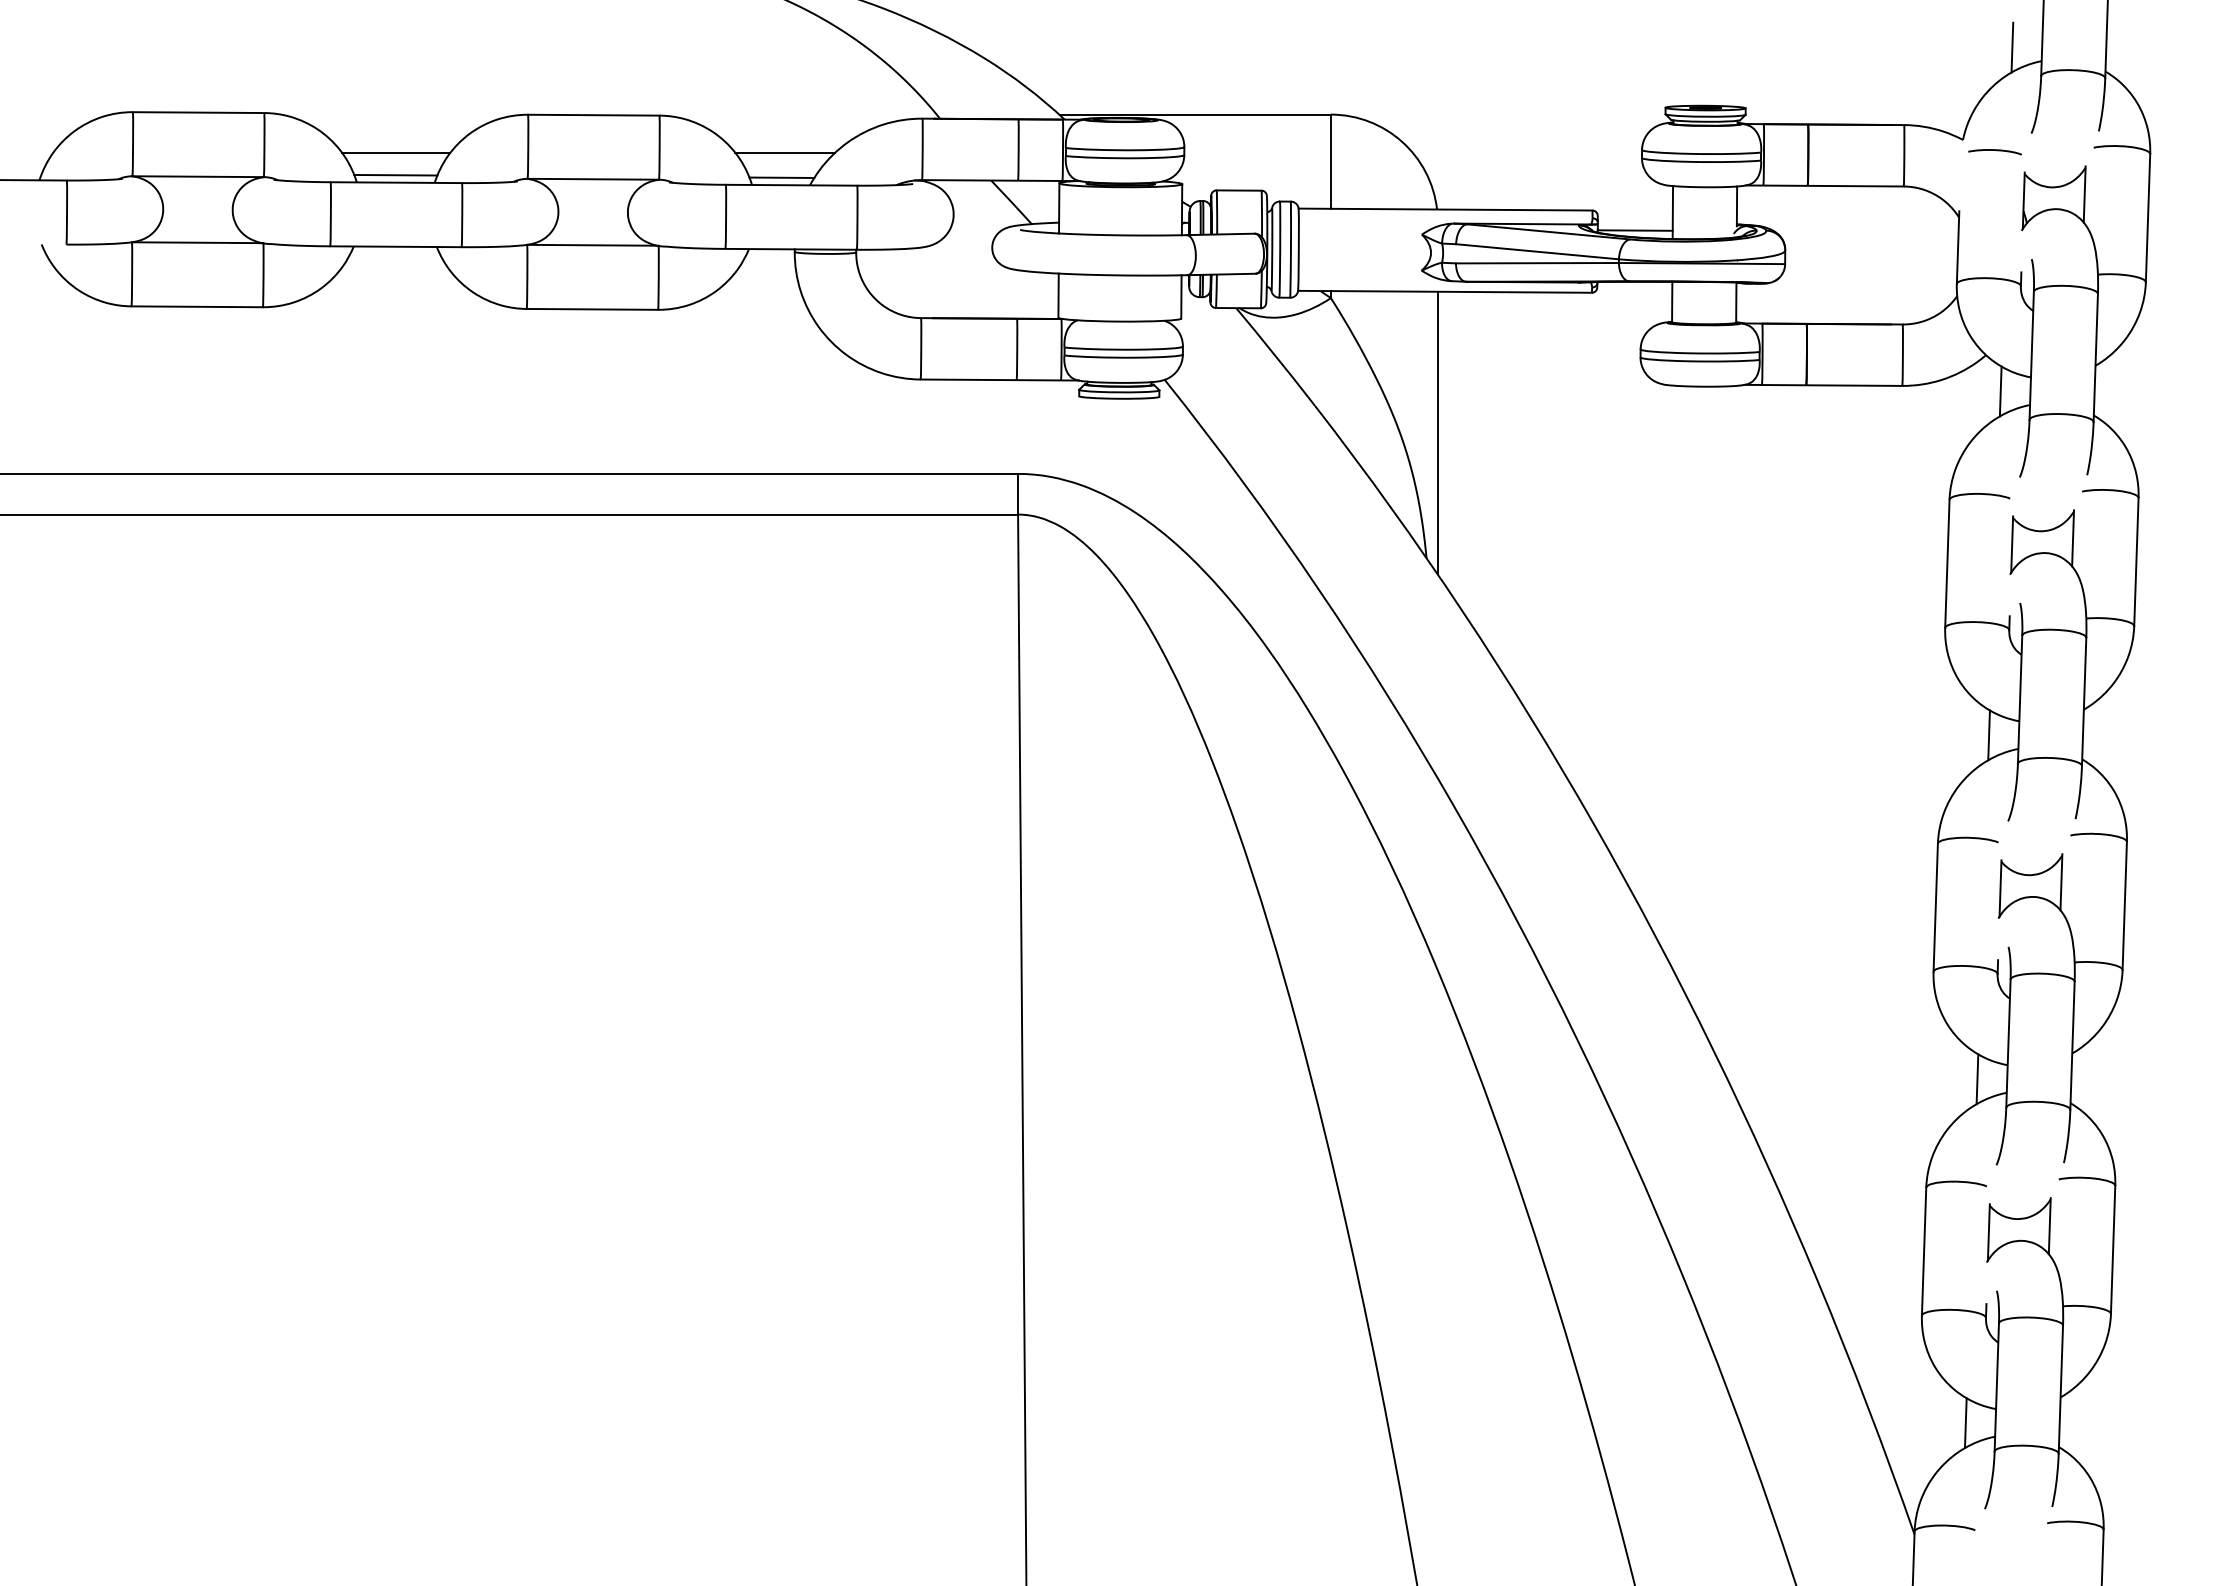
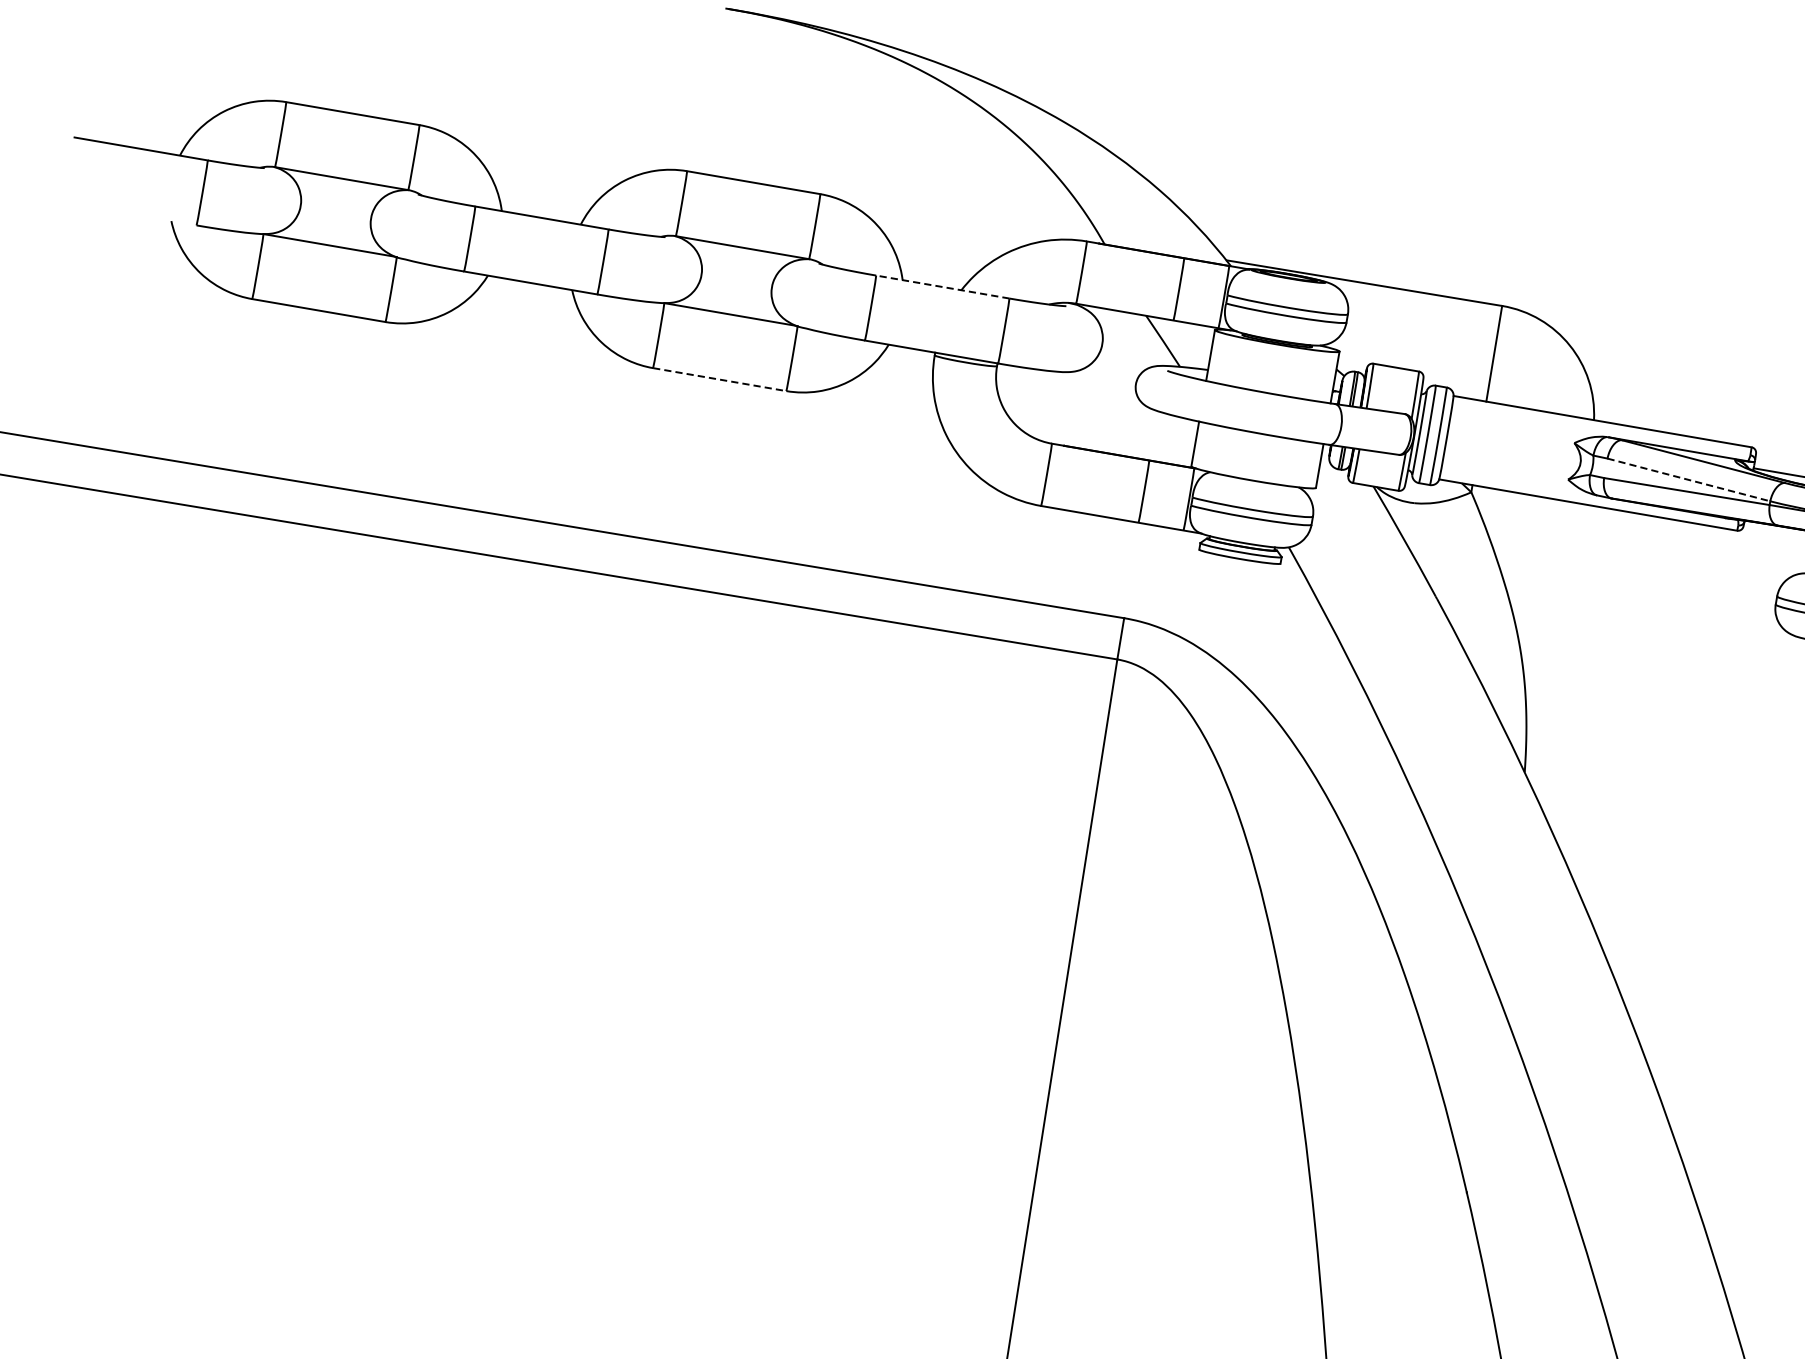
line: (396, 152) -> (547, 187), removed
line: (785, 152) -> (942, 252), removed
line: (395, 174) -> (542, 209), removed
line: (781, 177) -> (933, 277), removed
line: (791, 185) -> (942, 287), solid -> dashed
line: (1537, 251) -> (1688, 479), solid -> dashed
line: (592, 309) -> (719, 379), solid -> dashed
line: (1437, 432) -> (1556, 646), removed

